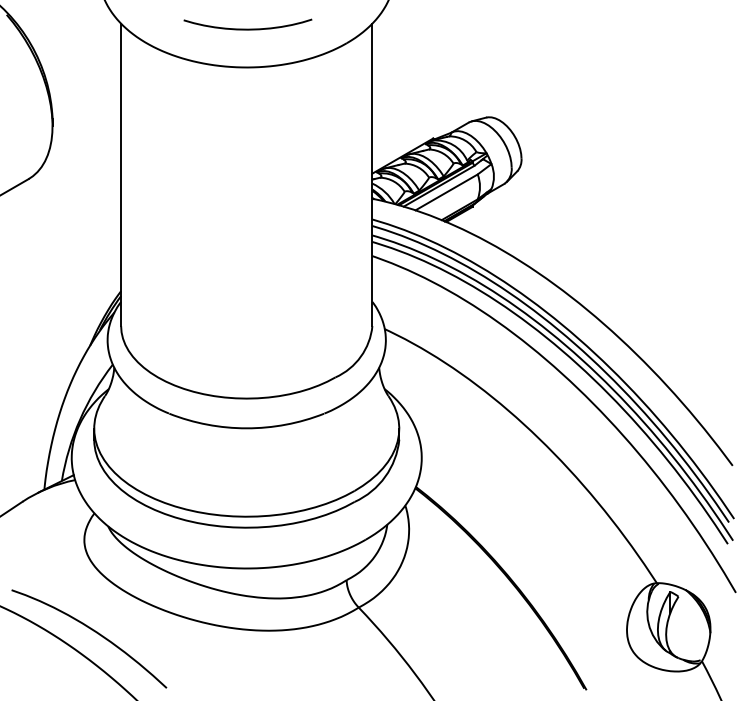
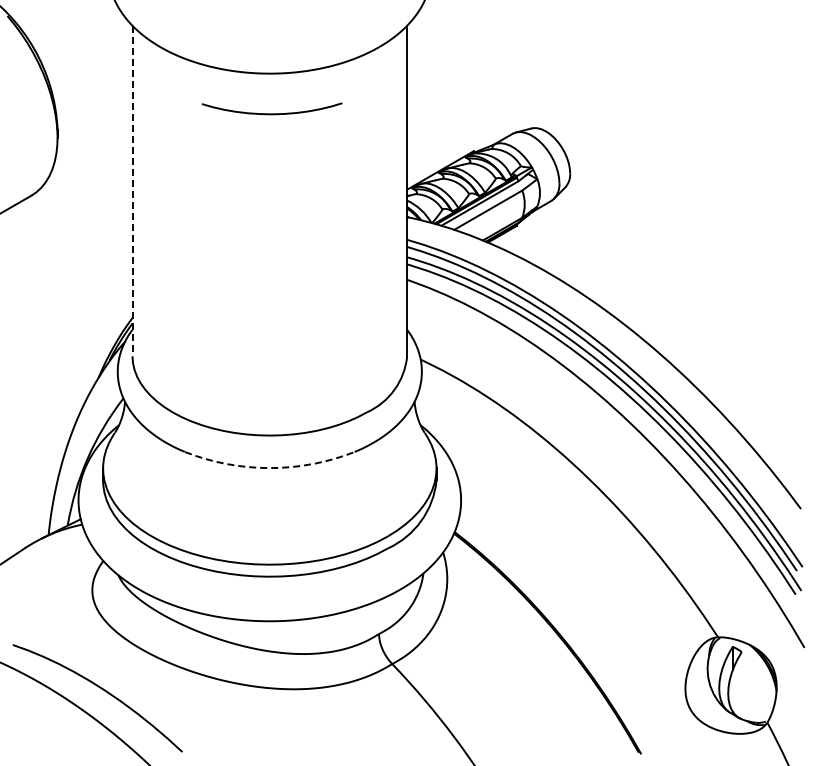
curve: (247, 28) -> (271, 113), moved
line: (121, 175) -> (132, 191), solid -> dashed
arc: (246, 428) -> (269, 468), solid -> dashed

